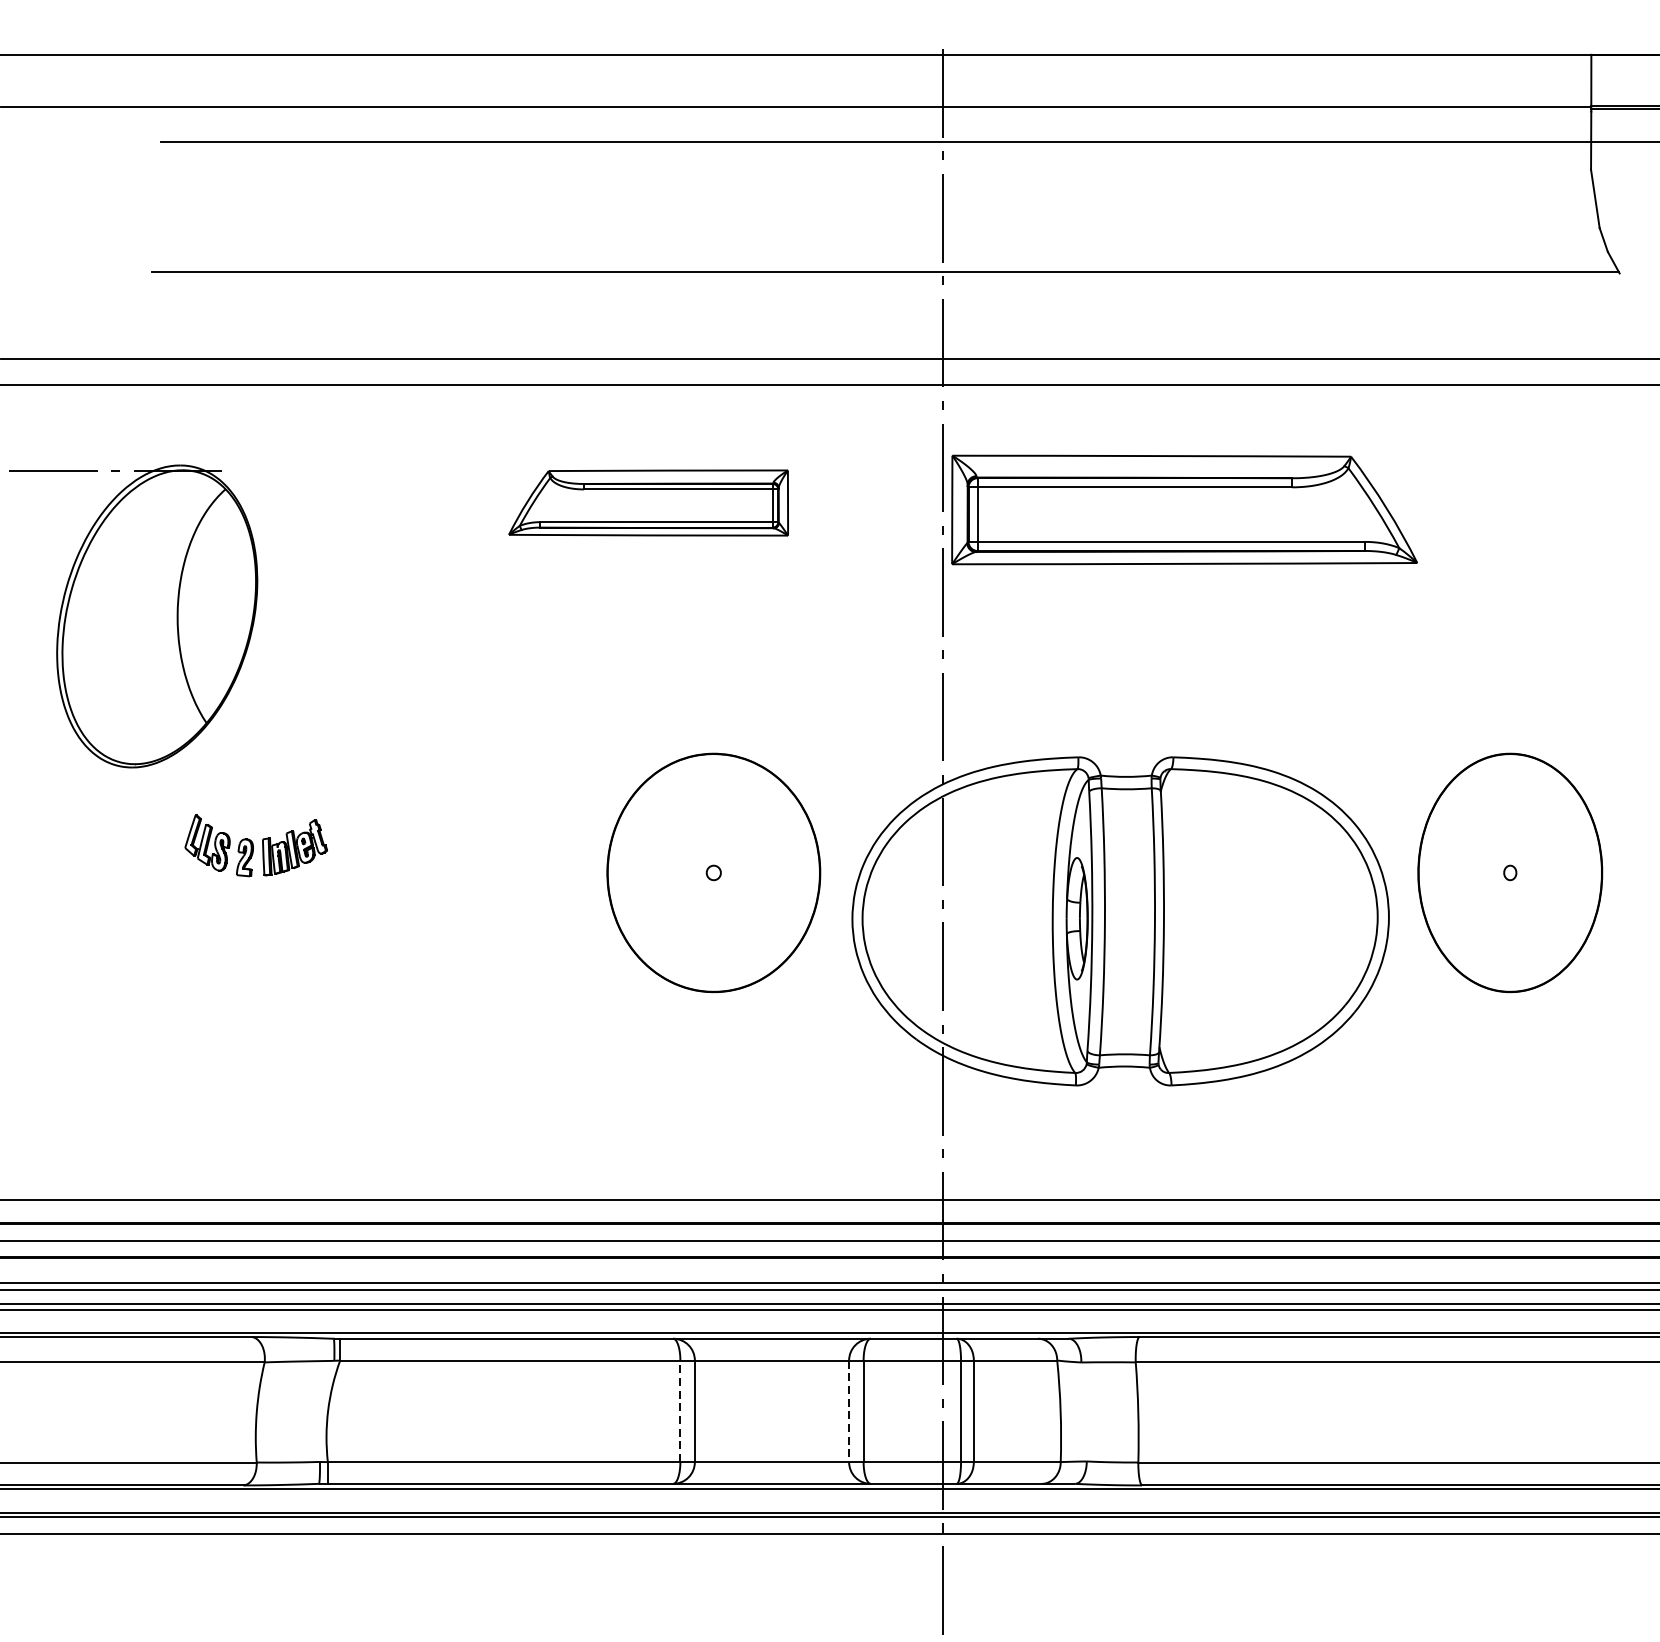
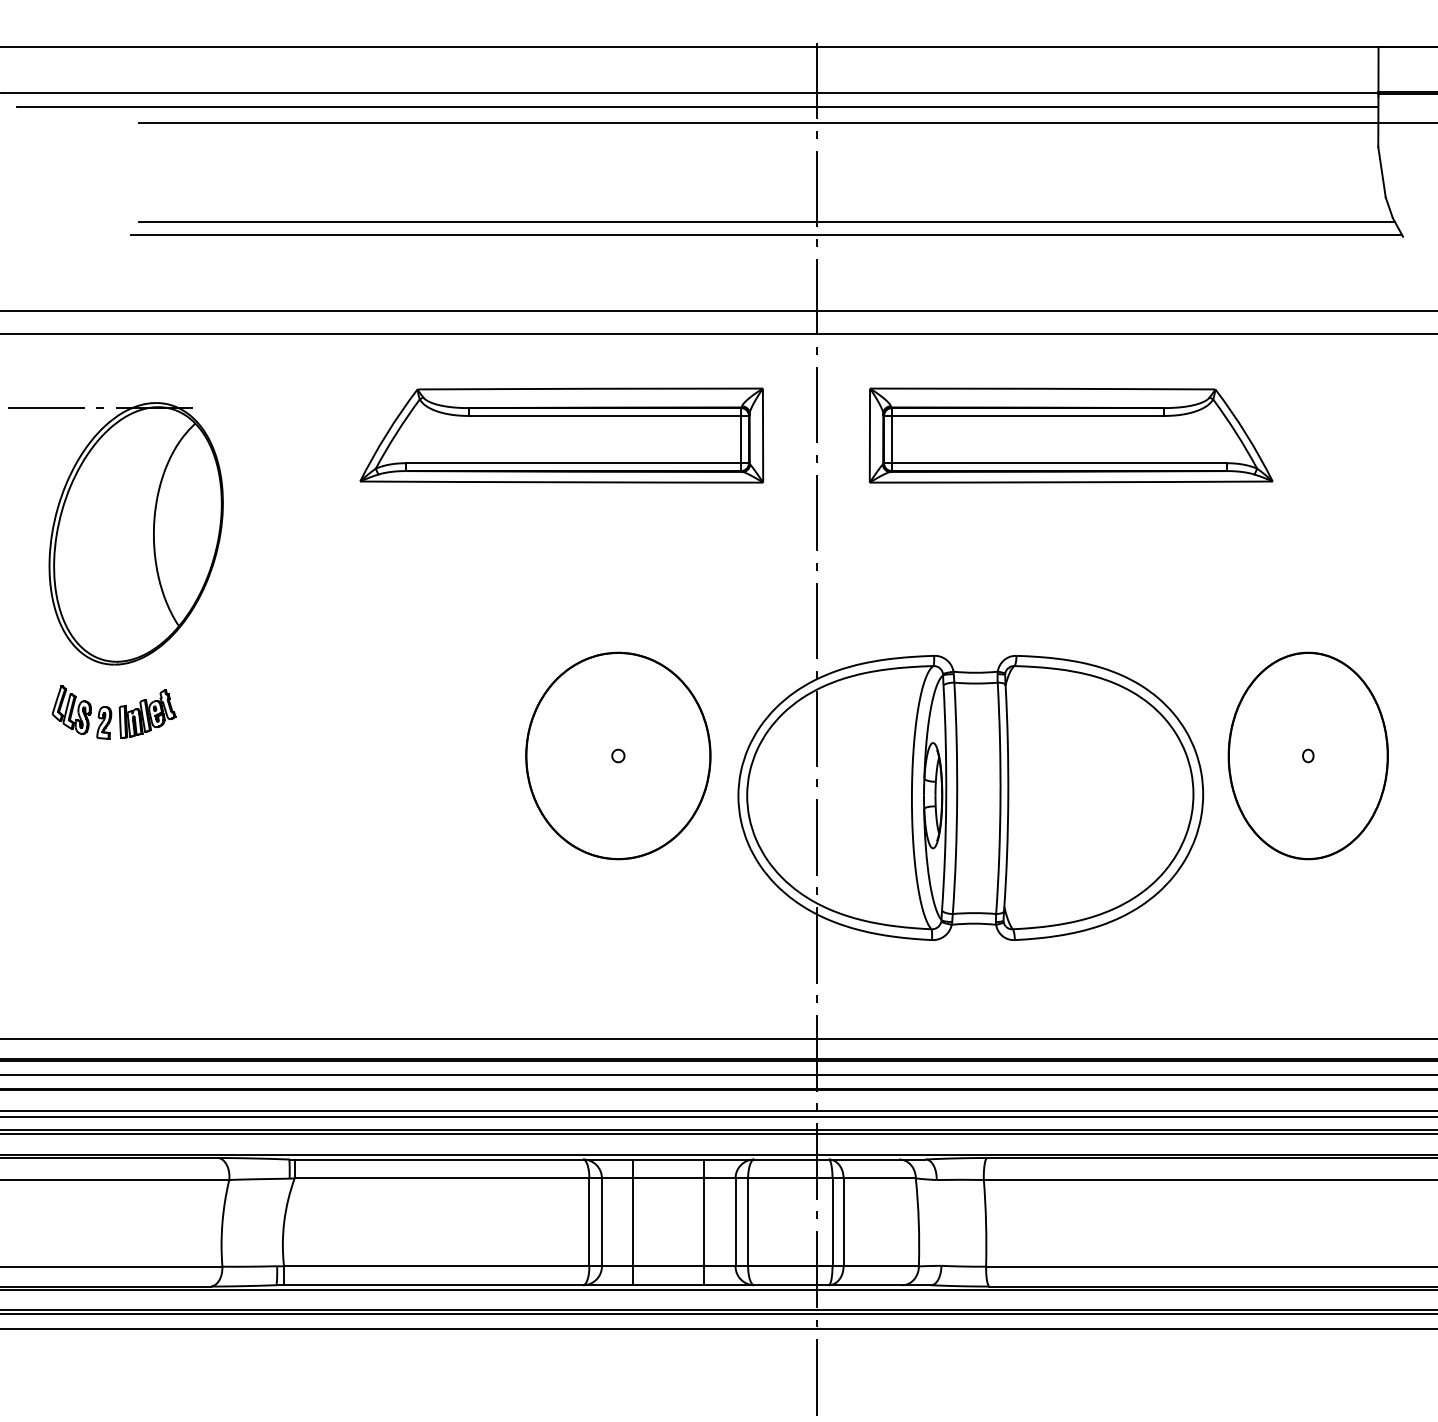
line: (805, 124) -> (697, 107), added
line: (884, 255) -> (766, 221), added
part: (648, 502) -> (561, 435), size x1.67
part: (1183, 509) -> (1070, 435), moved
part: (255, 845) -> (113, 712), moved
line: (680, 1410) -> (589, 1221), dashed -> solid
line: (731, 1411) -> (633, 1222), added
line: (813, 1411) -> (704, 1222), added
line: (849, 1411) -> (735, 1222), dashed -> solid

